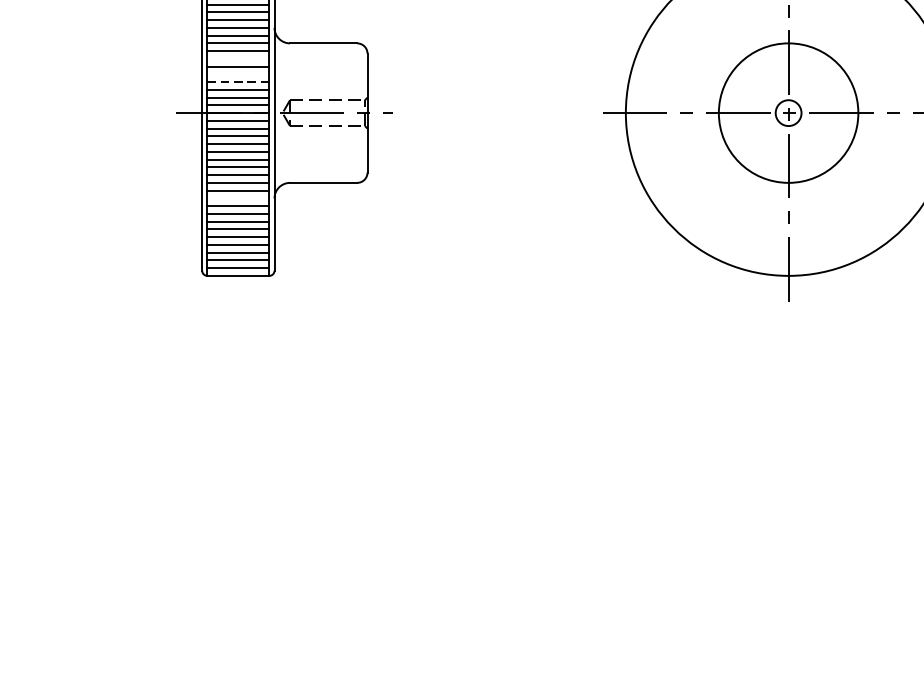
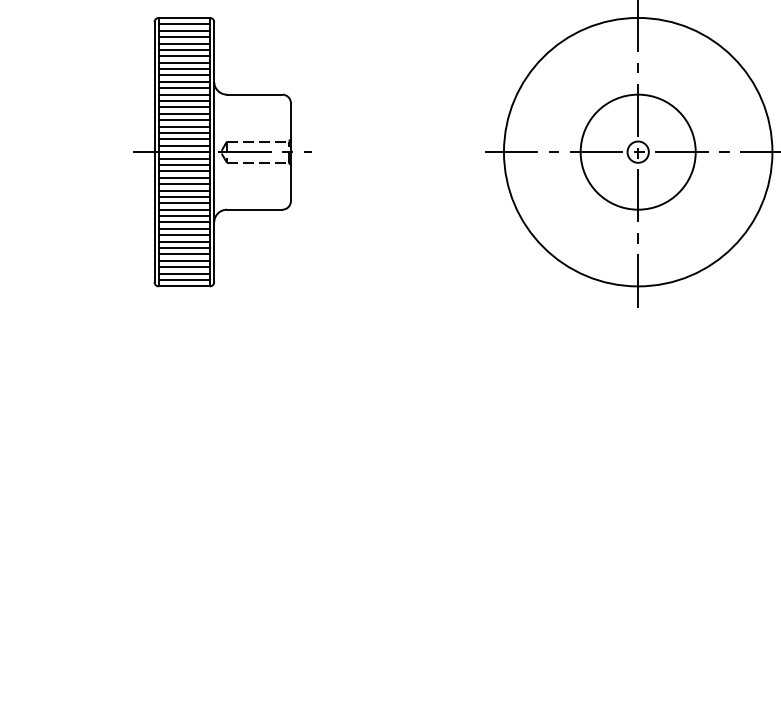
line: (237, 58) -> (183, 107), added
line: (237, 74) -> (183, 120), added
line: (238, 81) -> (184, 126), dashed -> solid
line: (237, 198) -> (183, 222), added

